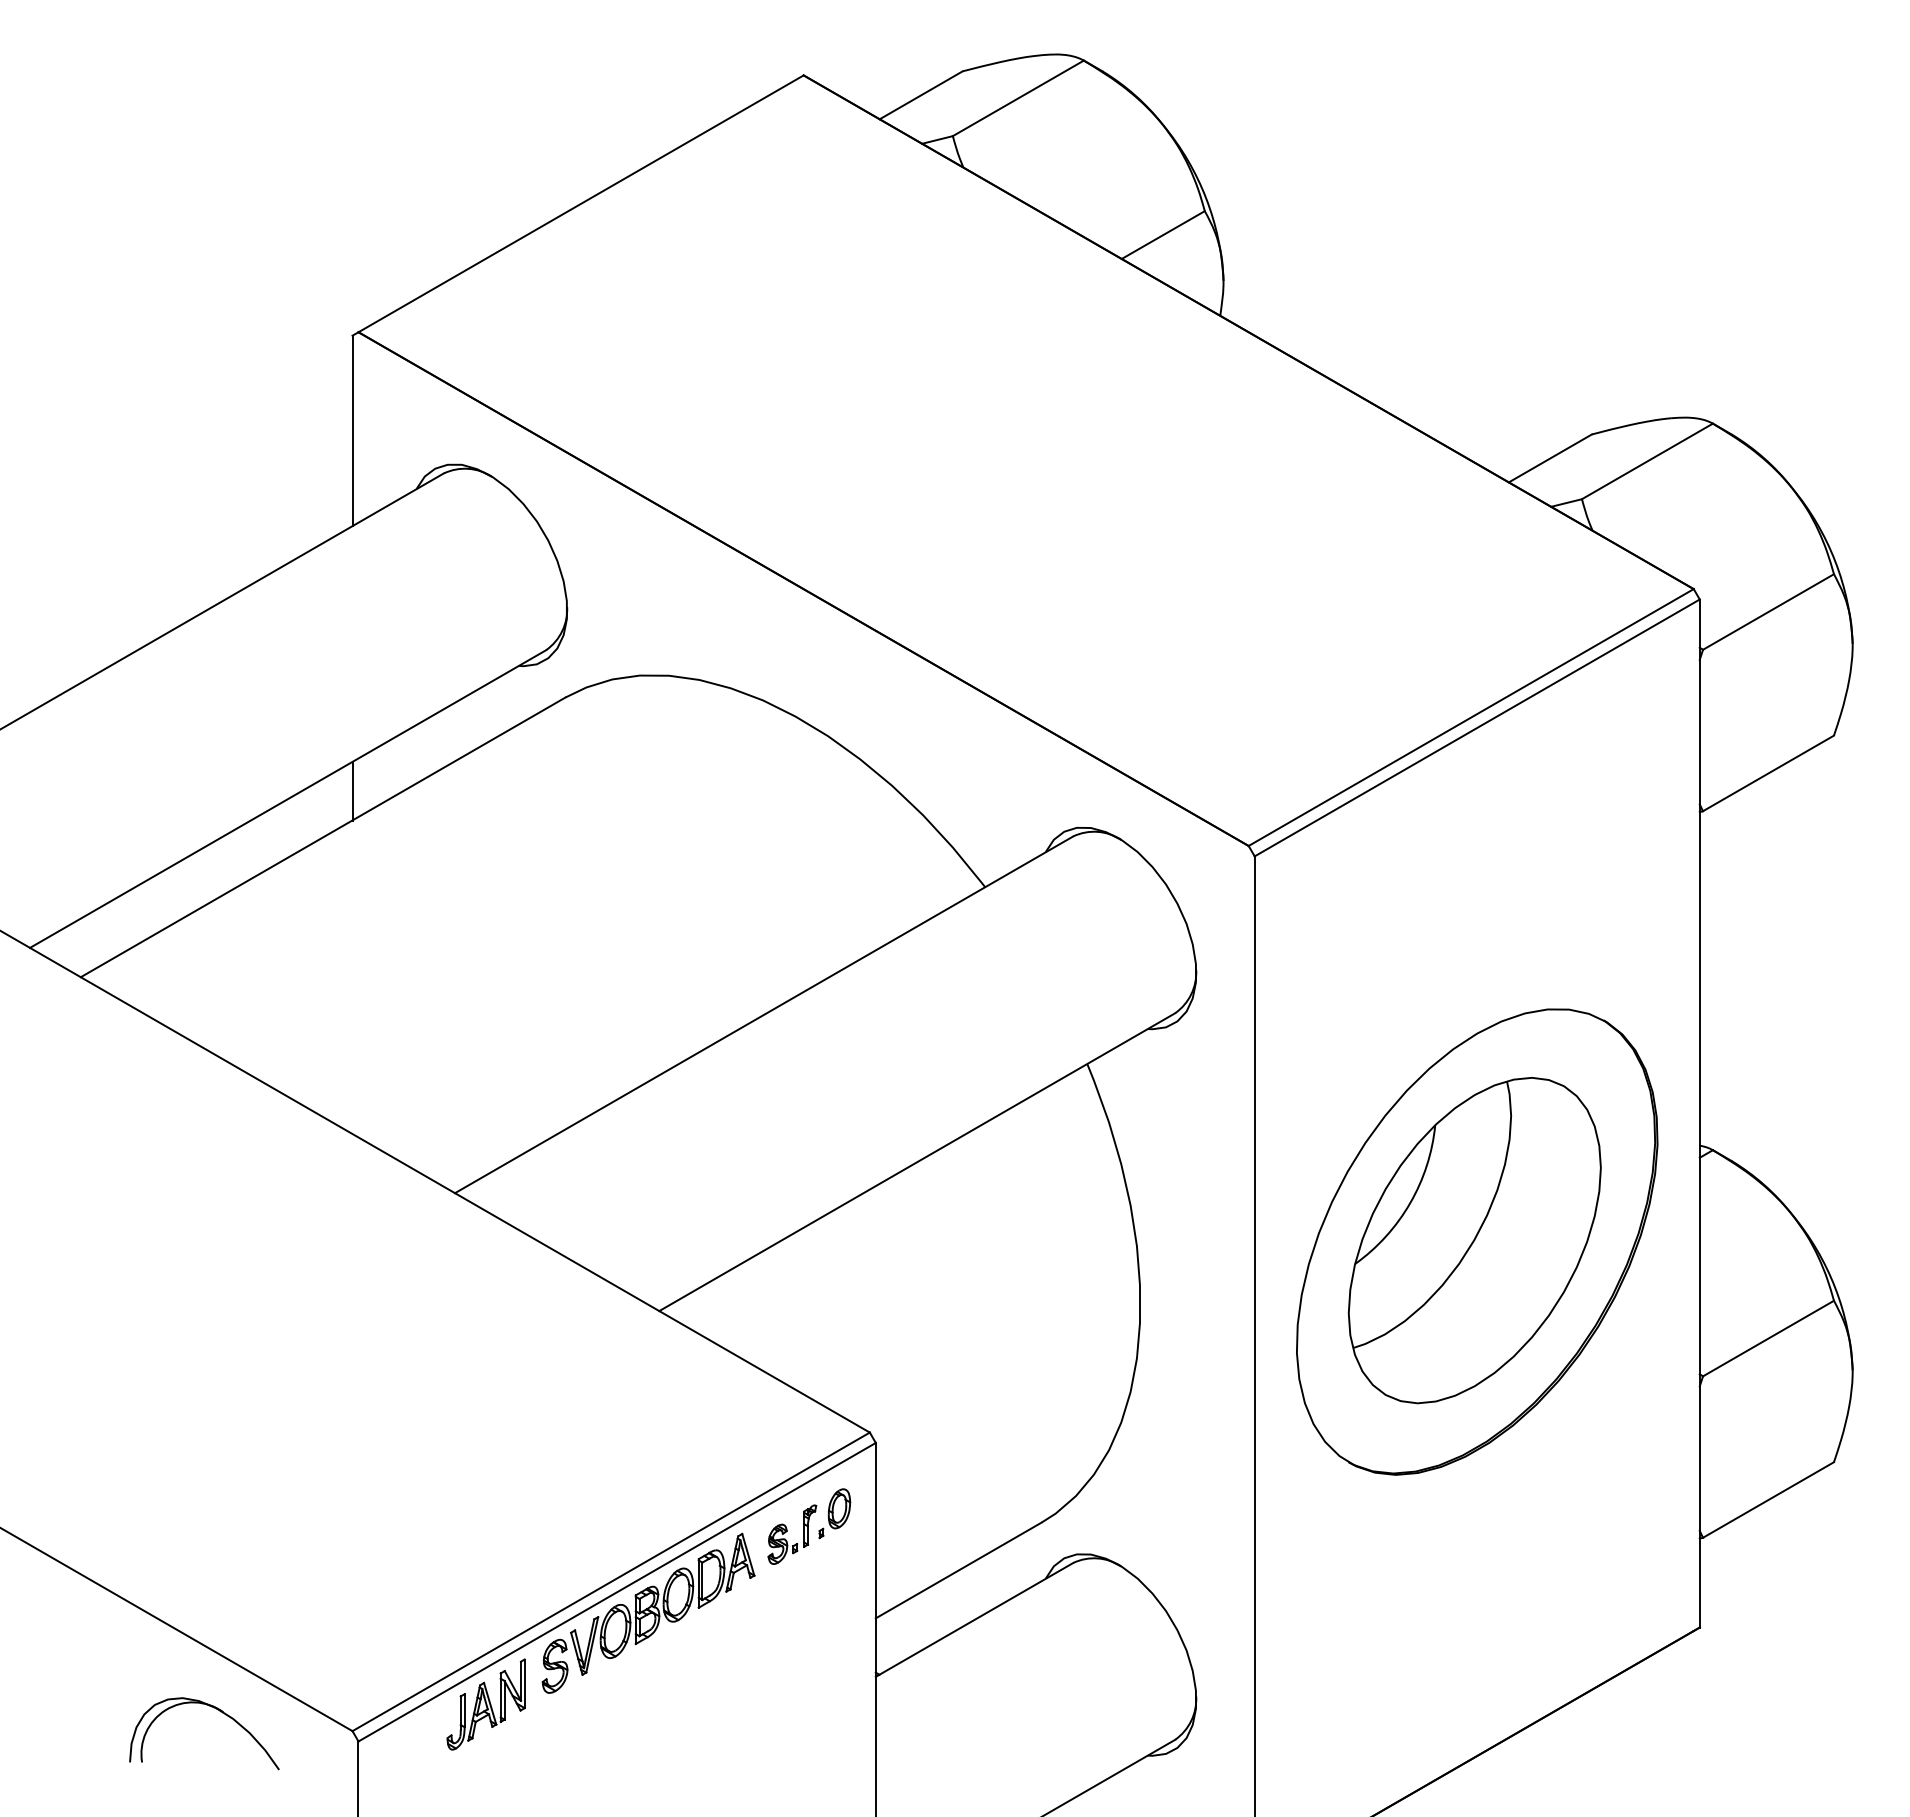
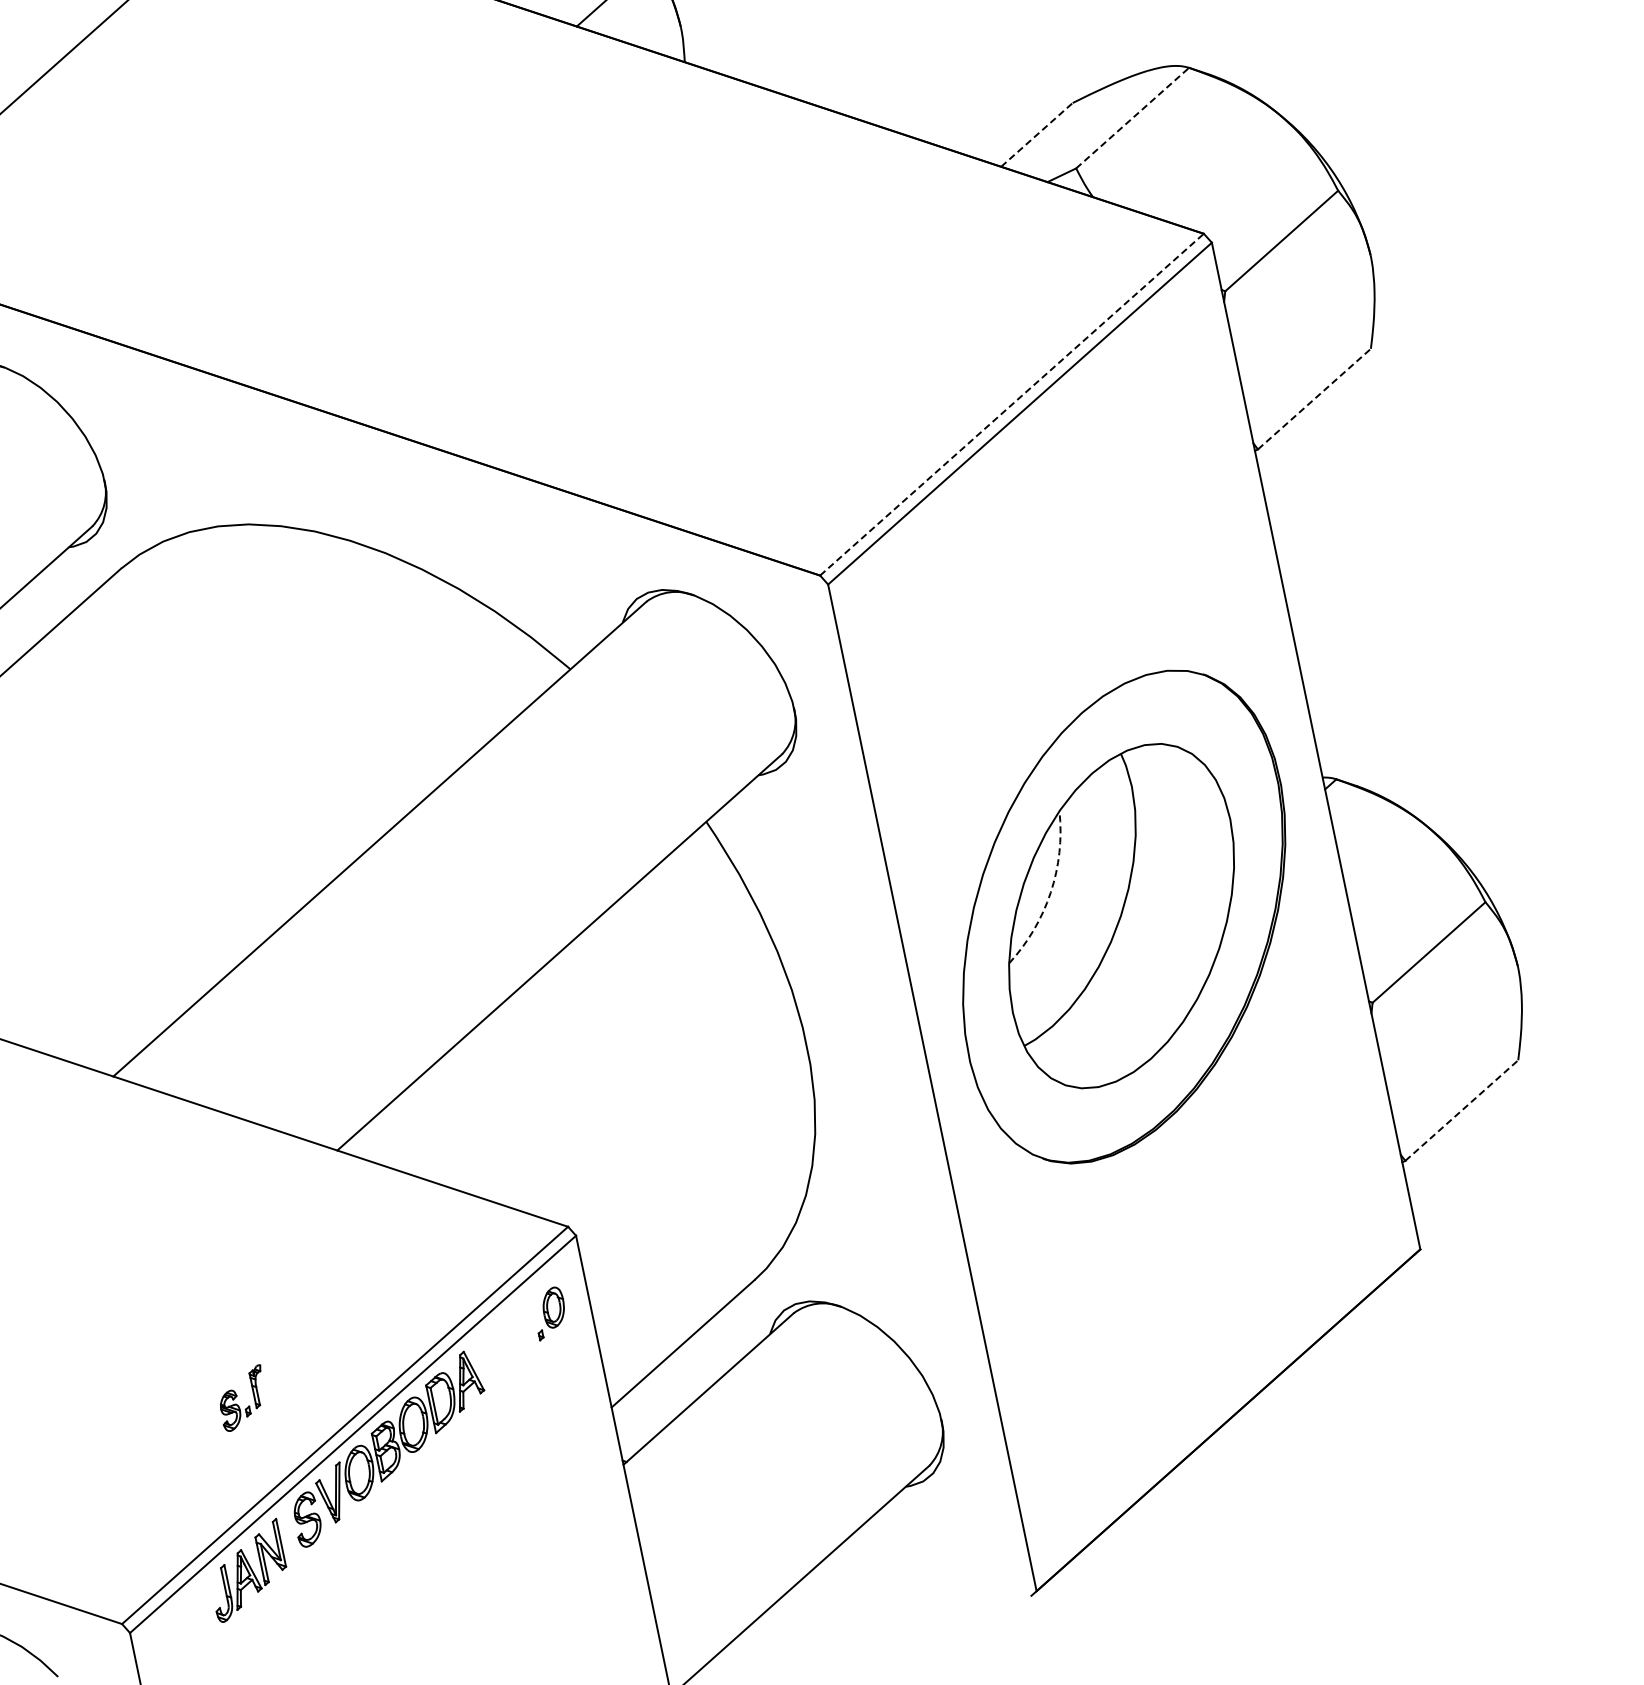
line: (1550, 458) -> (1037, 134), solid -> dashed
line: (1647, 461) -> (1132, 118), solid -> dashed
line: (1471, 717) -> (1012, 404), solid -> dashed
line: (1768, 773) -> (1314, 399), solid -> dashed
arc: (1410, 1203) -> (1051, 892), solid -> dashed
line: (1768, 1500) -> (1461, 1111), solid -> dashed
part: (792, 1534) -> (242, 1398), moved

